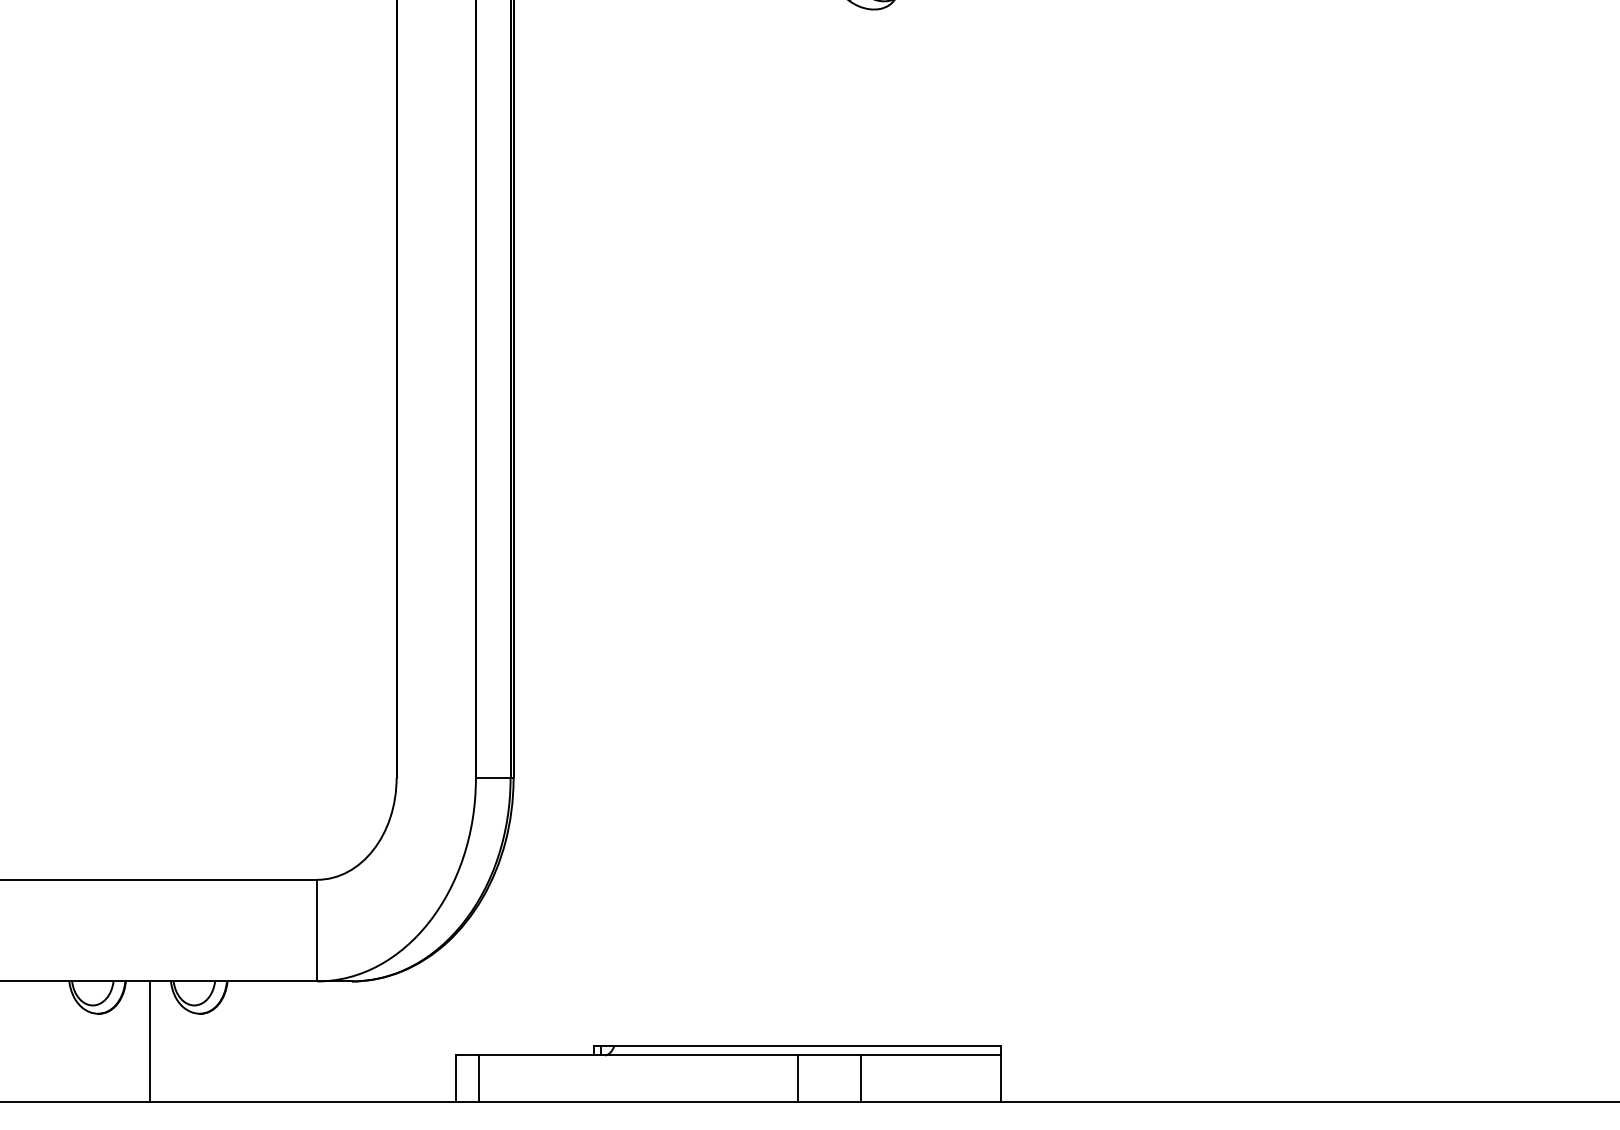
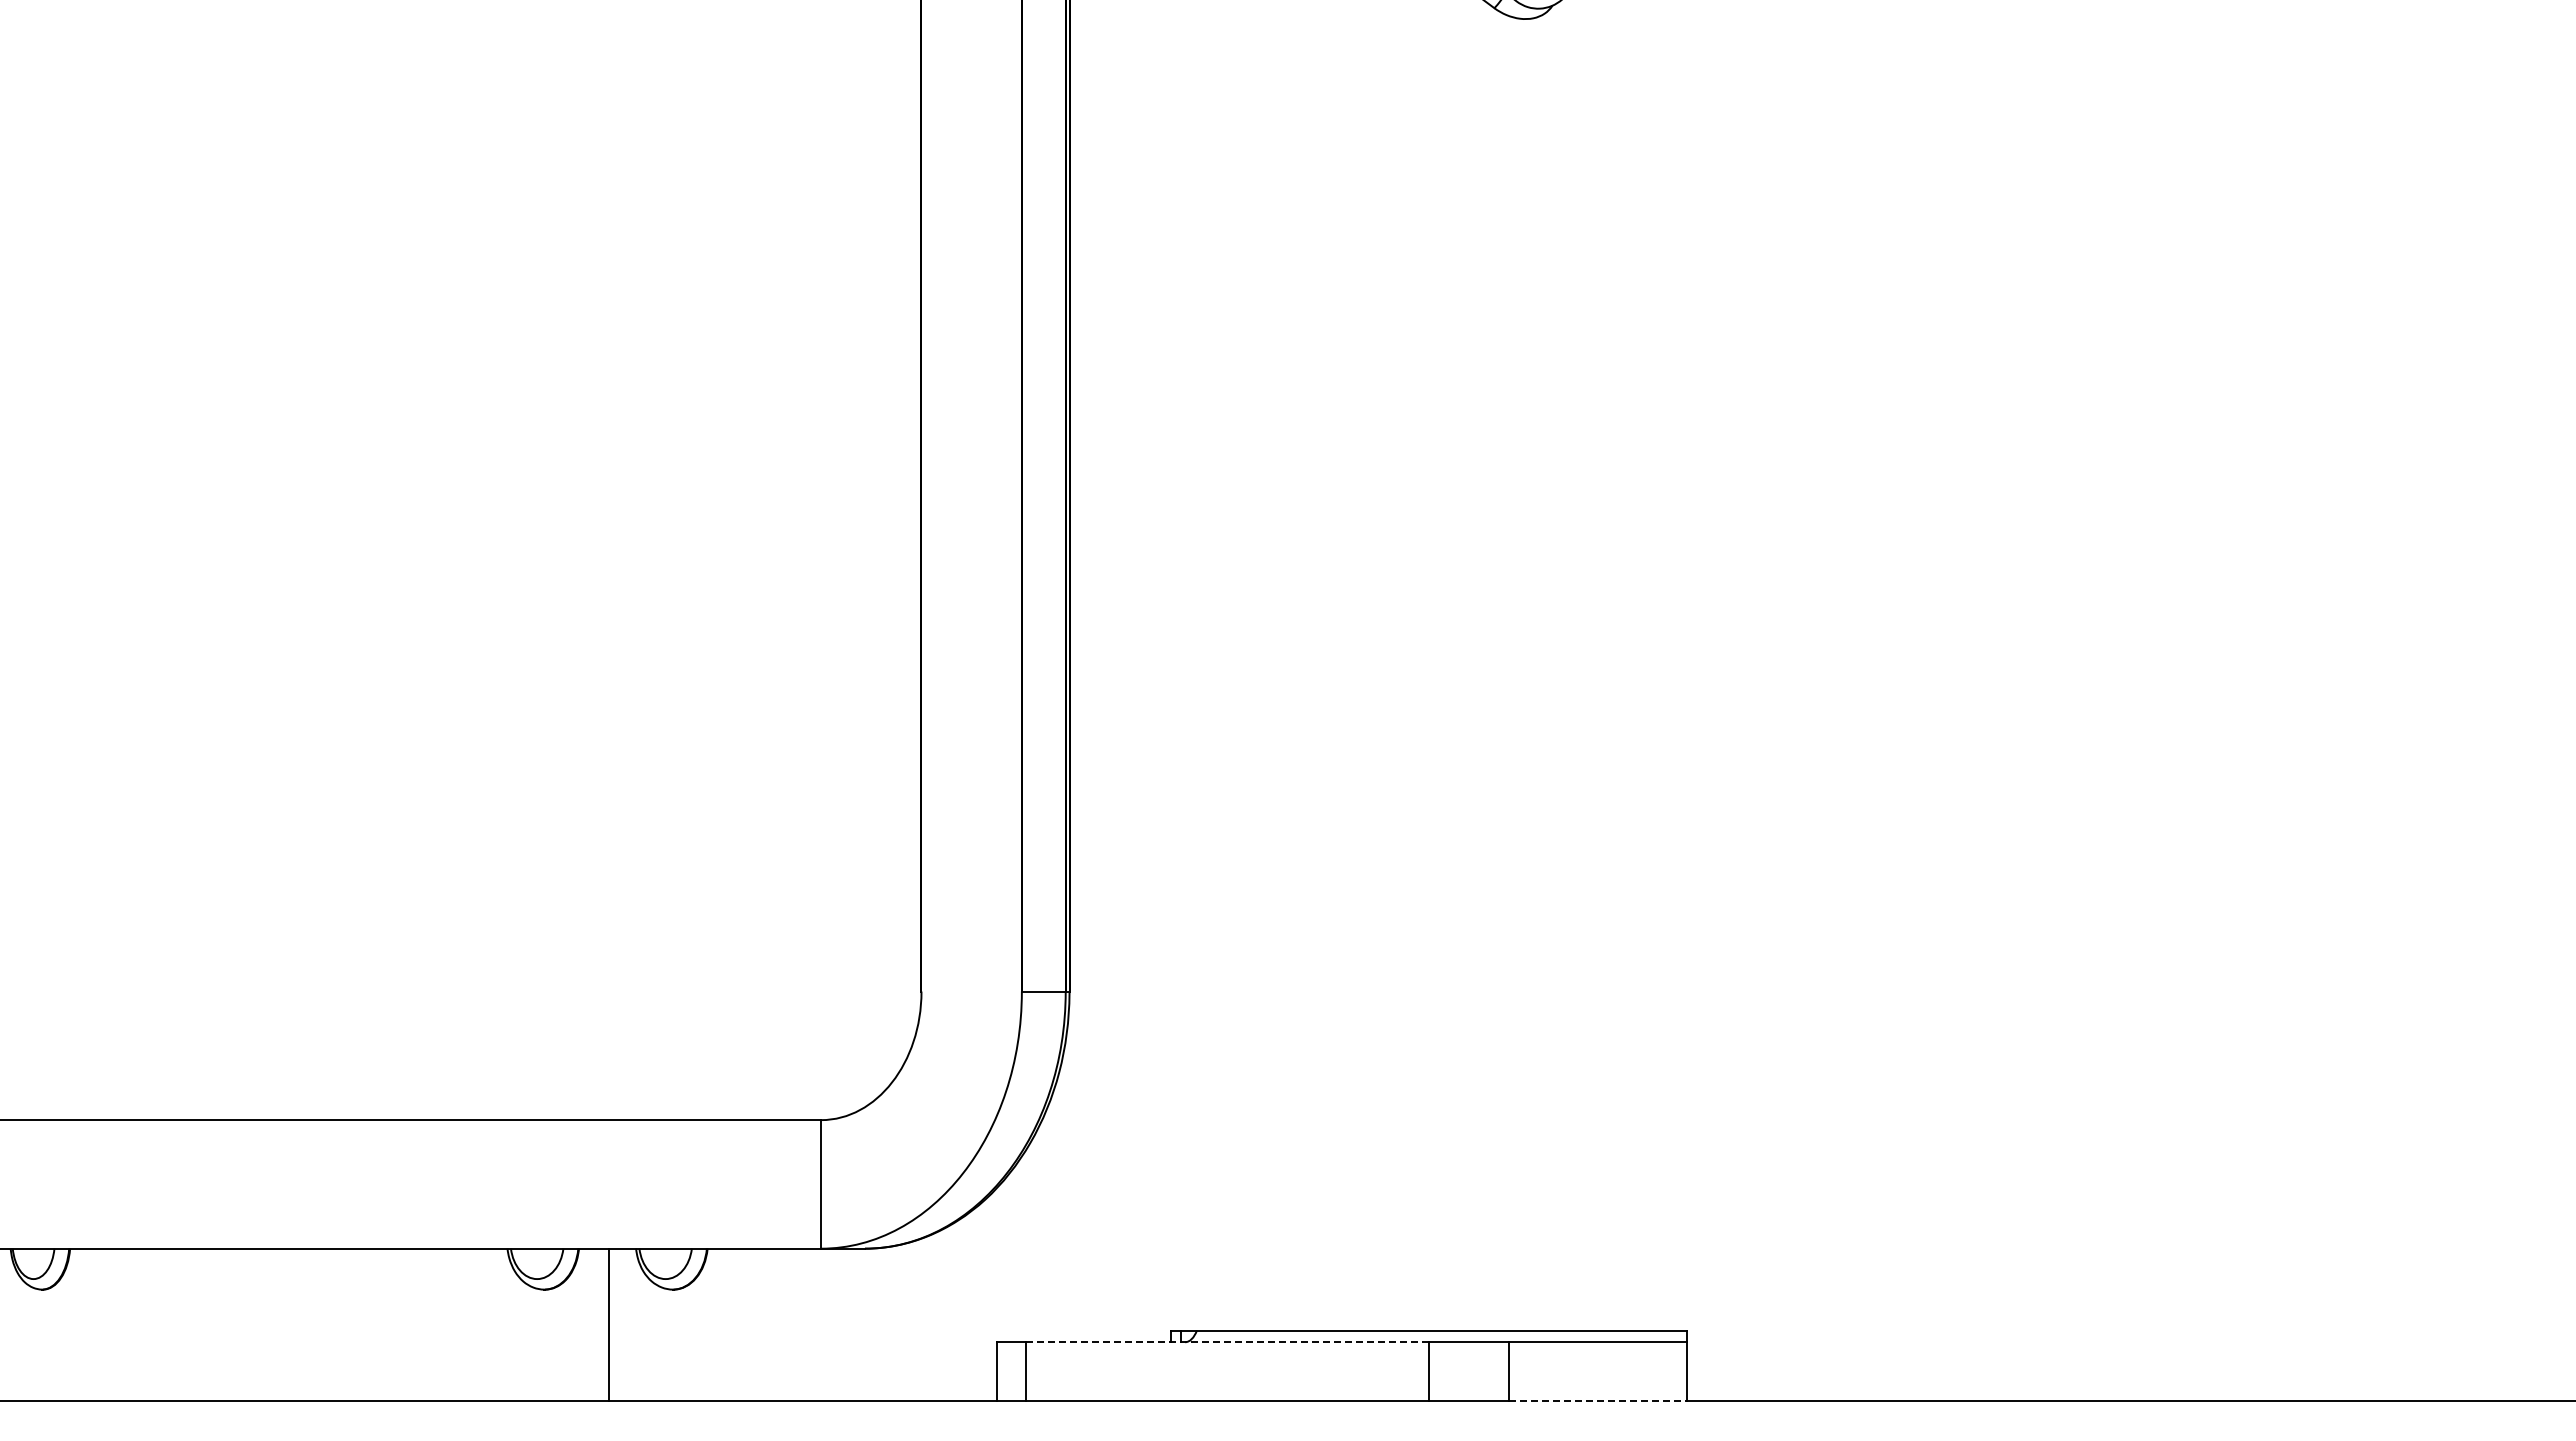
line: (638, 1055) -> (1227, 1342), solid -> dashed
line: (930, 1101) -> (1597, 1400), solid -> dashed

